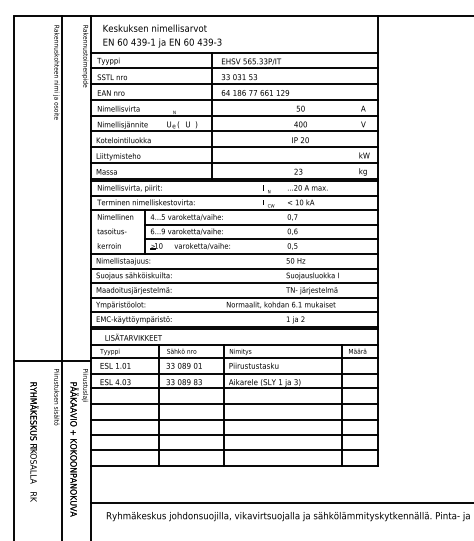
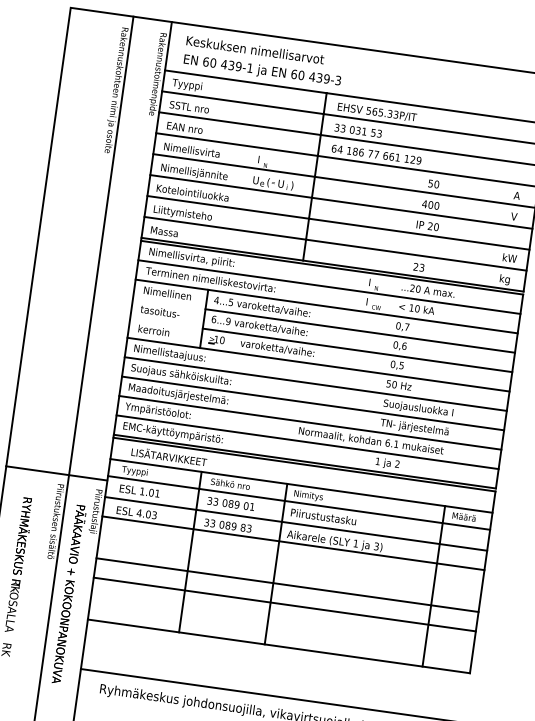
line: (234, 404) -> (290, 564), removed
line: (234, 450) -> (282, 625), removed

